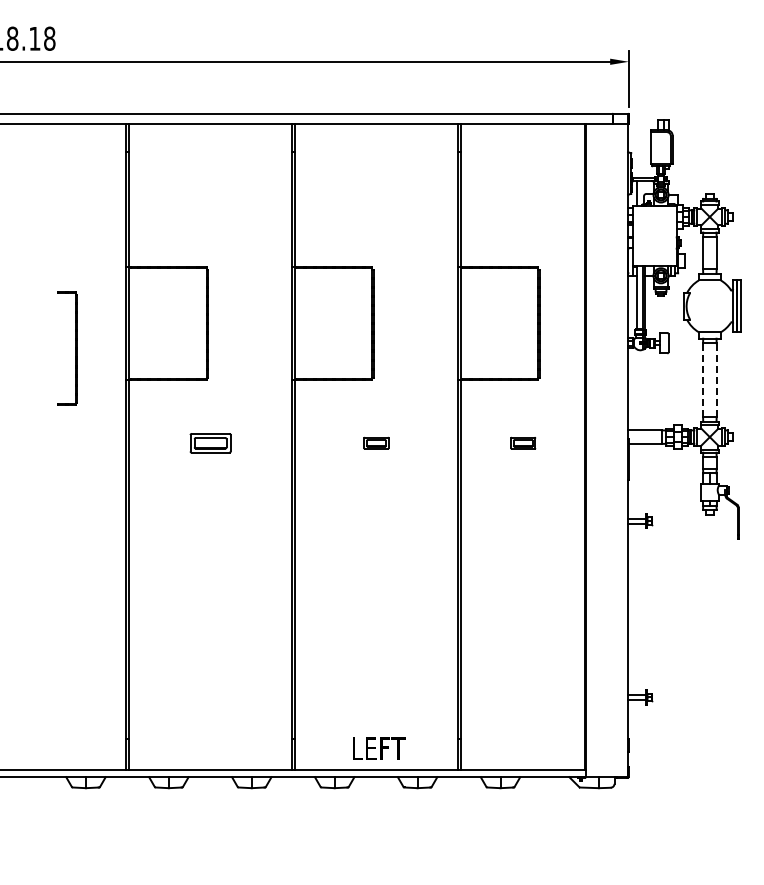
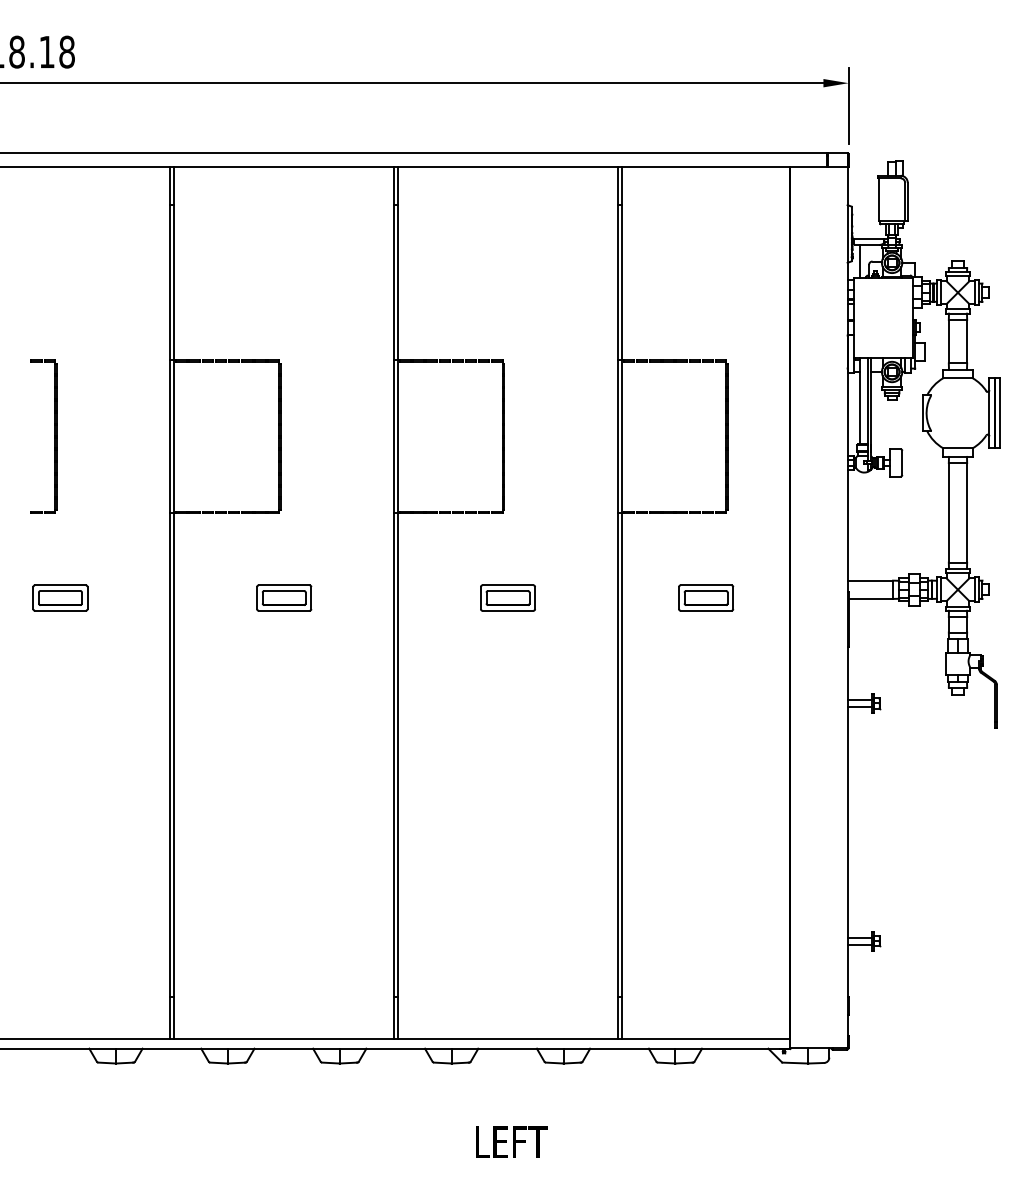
part: (75, 348) -> (54, 436), moved
line: (703, 380) -> (949, 513), dashed -> solid
line: (716, 380) -> (966, 513), dashed -> solid
part: (44, 443) -> (60, 598), added
part: (376, 443) -> (508, 598), size x1.67
part: (523, 443) -> (706, 598), size x1.67
text: (379, 748) -> (512, 1142), moved

